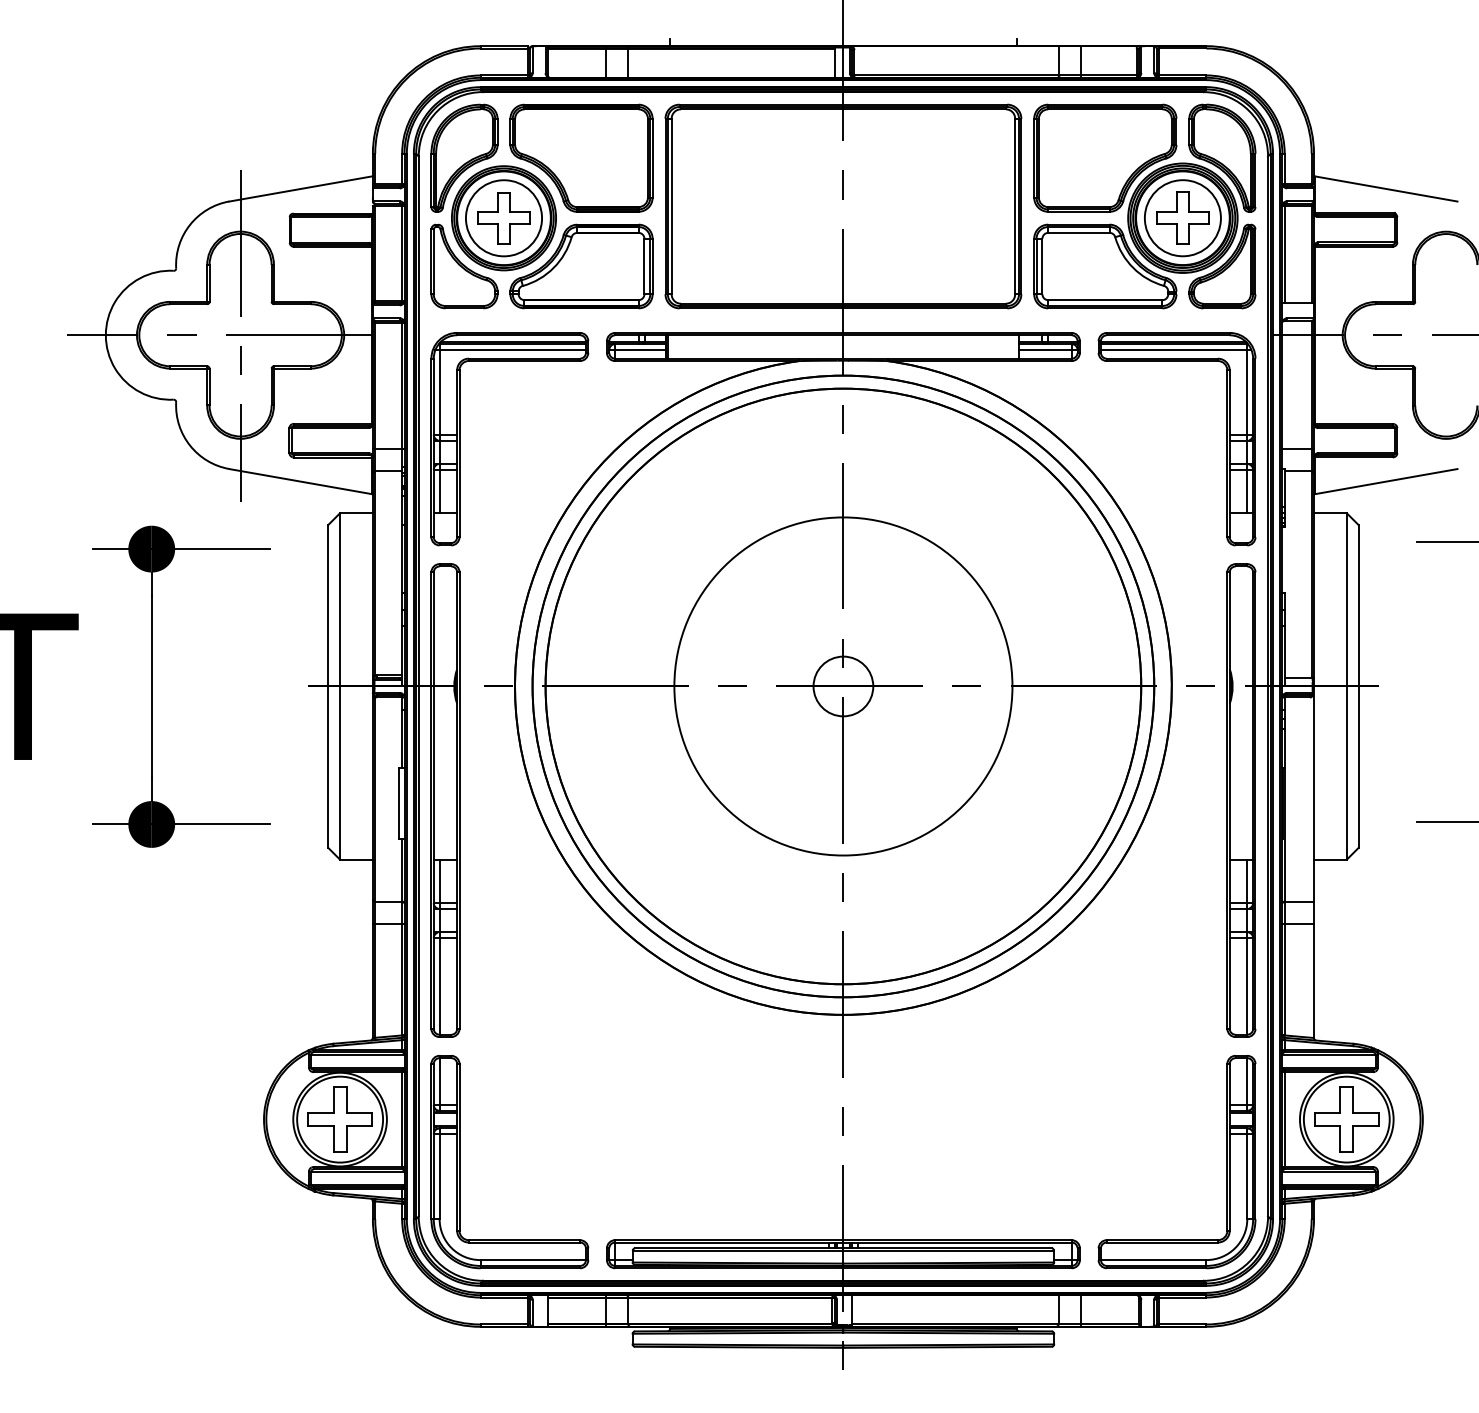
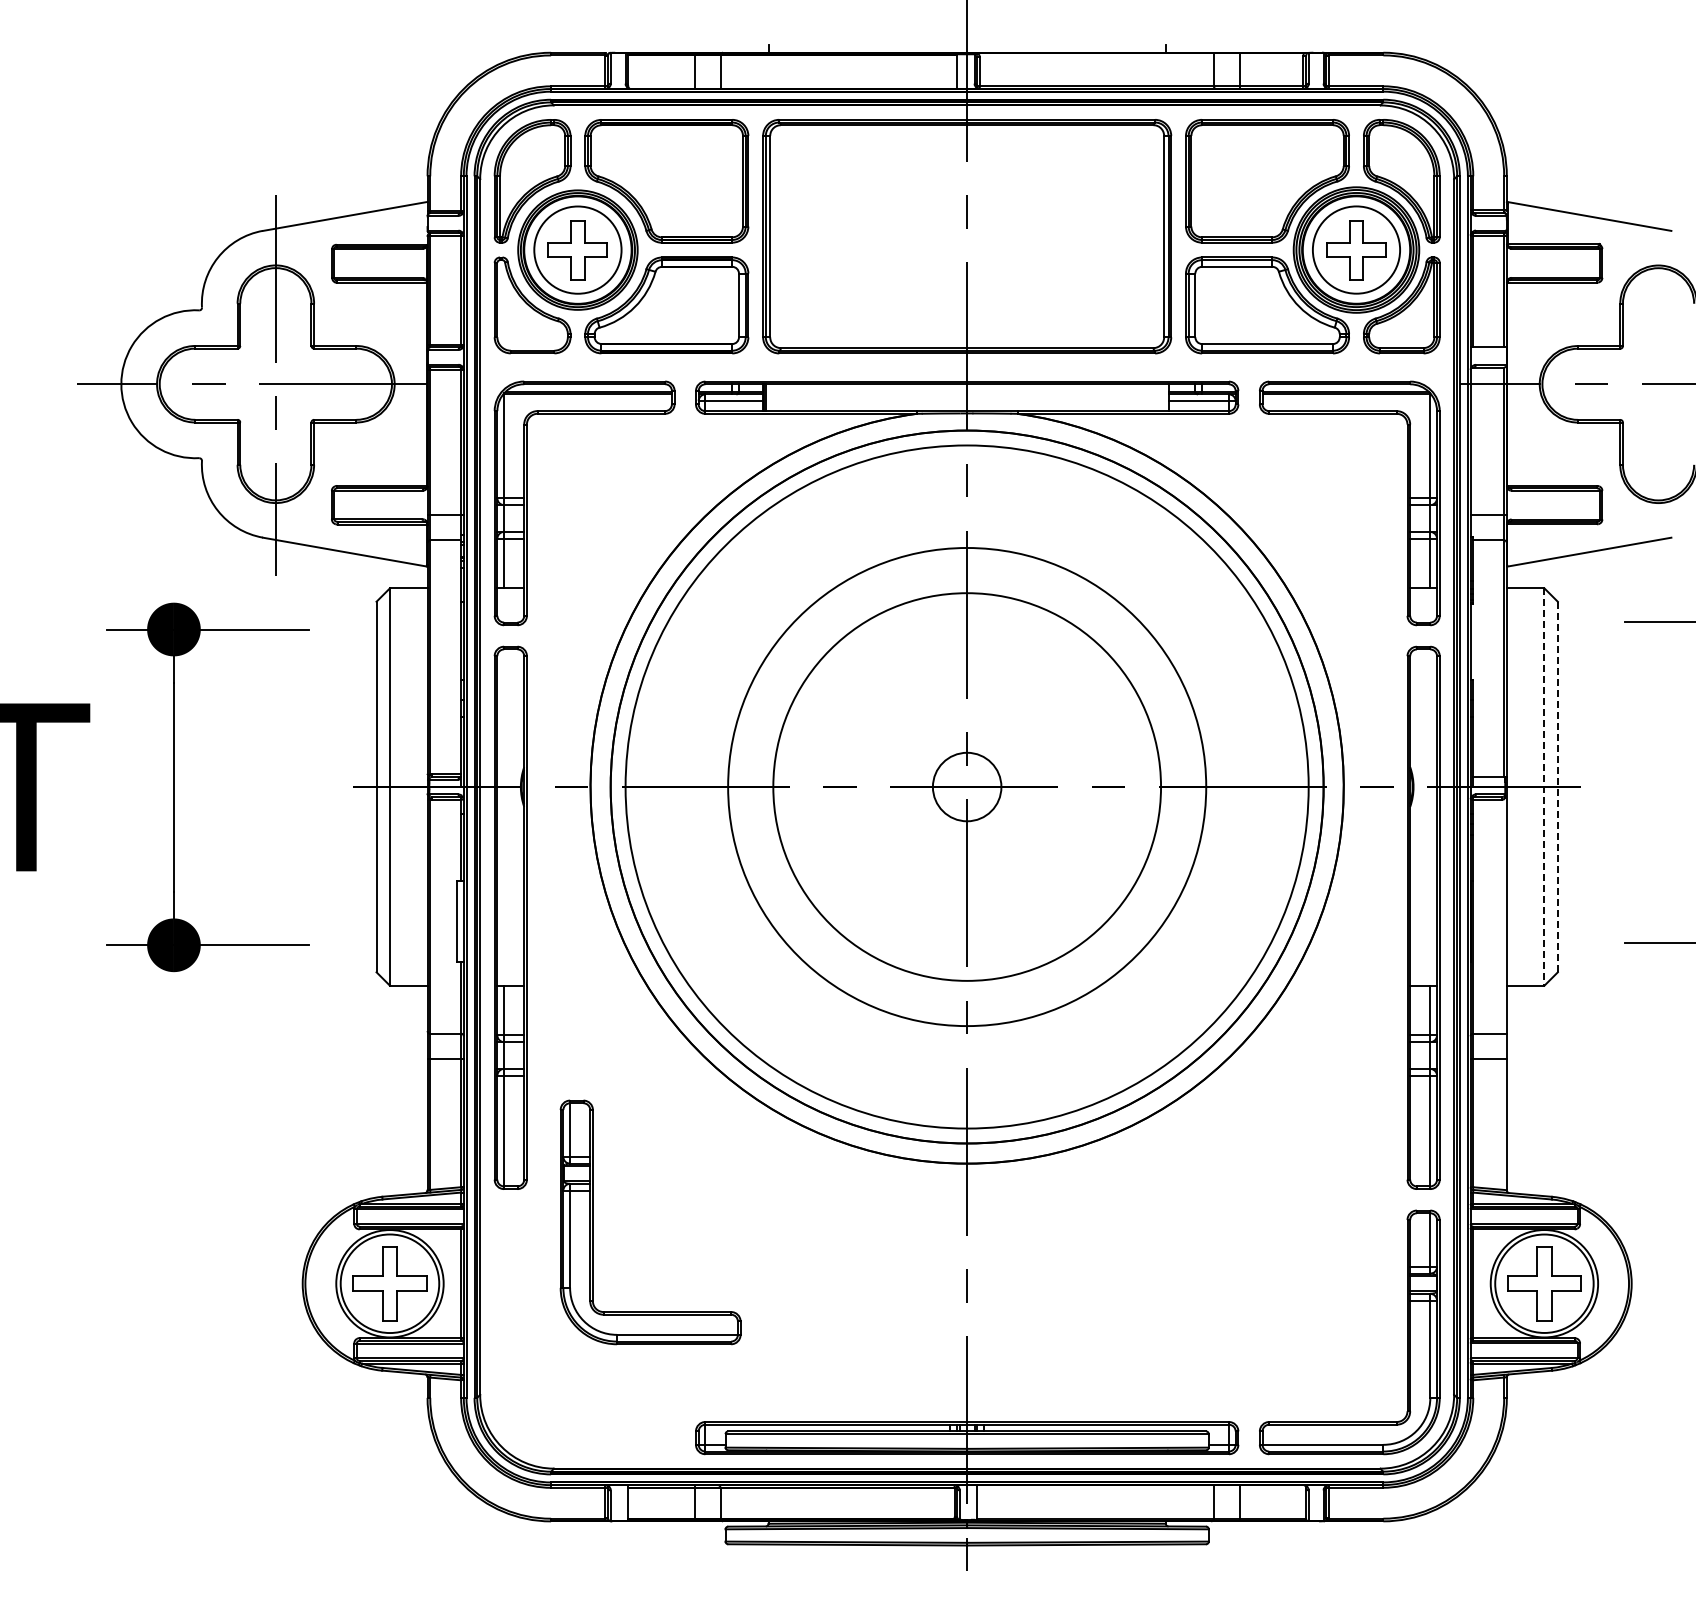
line: (510, 350) -> (585, 401), removed
line: (1175, 350) -> (1348, 401), removed
circle: (842, 686) -> (966, 786), size x0.7
line: (1346, 686) -> (1544, 787), solid -> dashed
line: (1358, 686) -> (1557, 787), solid -> dashed
part: (460, 1162) -> (593, 1222), moved

